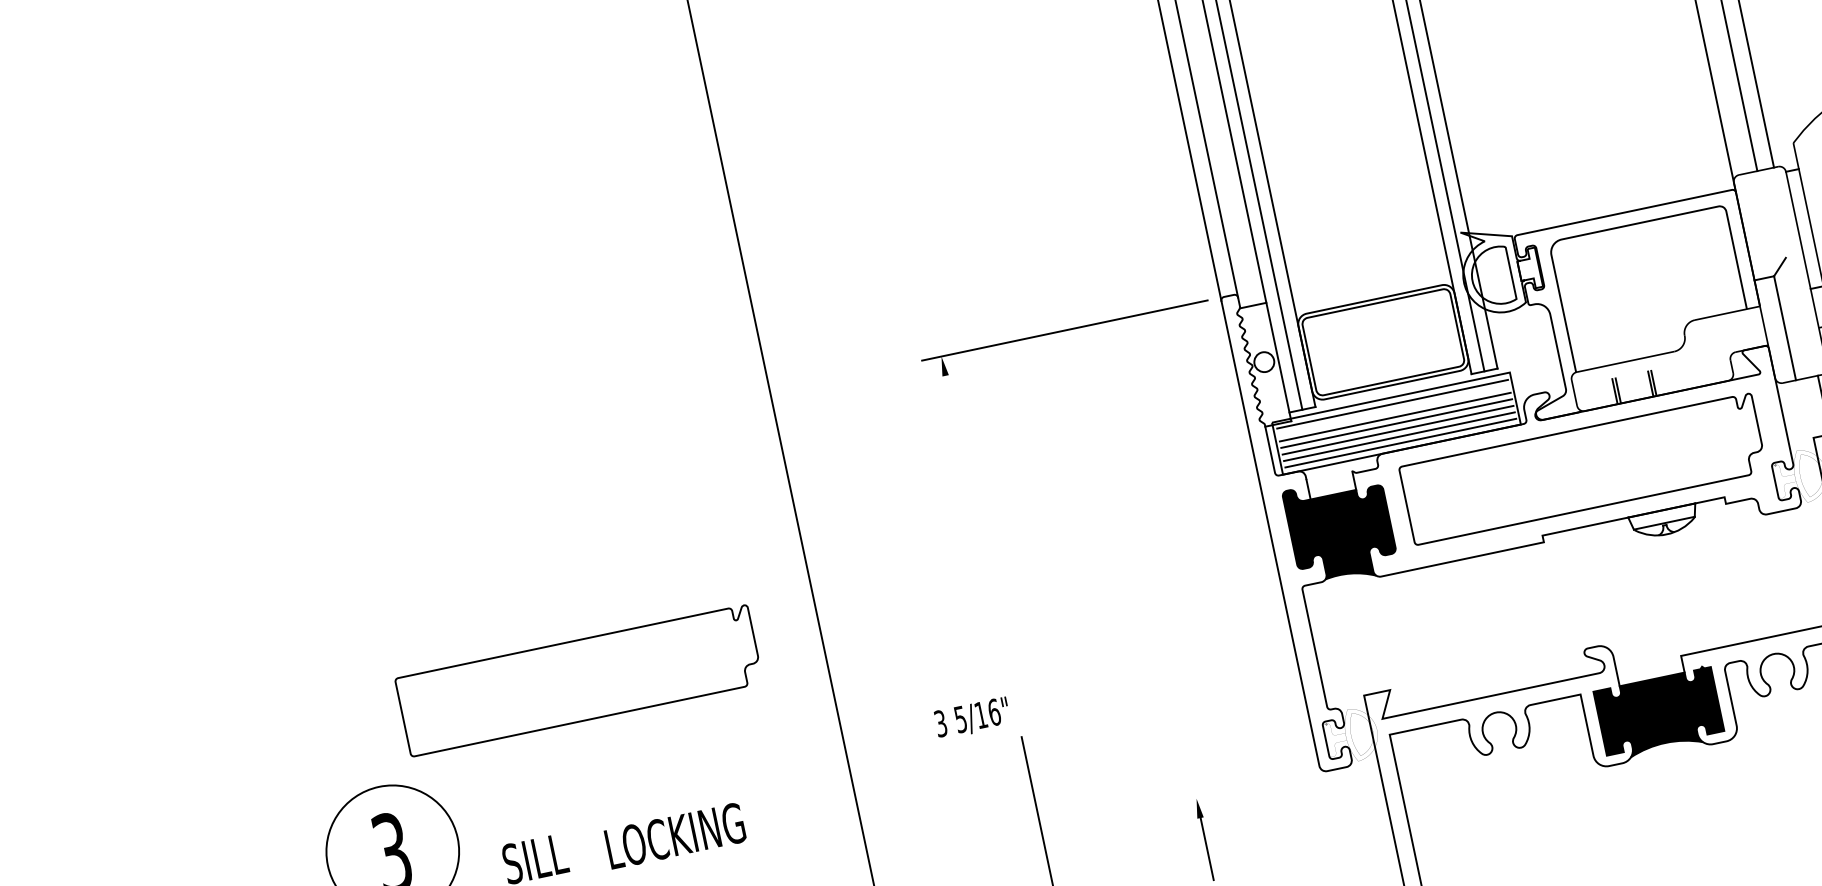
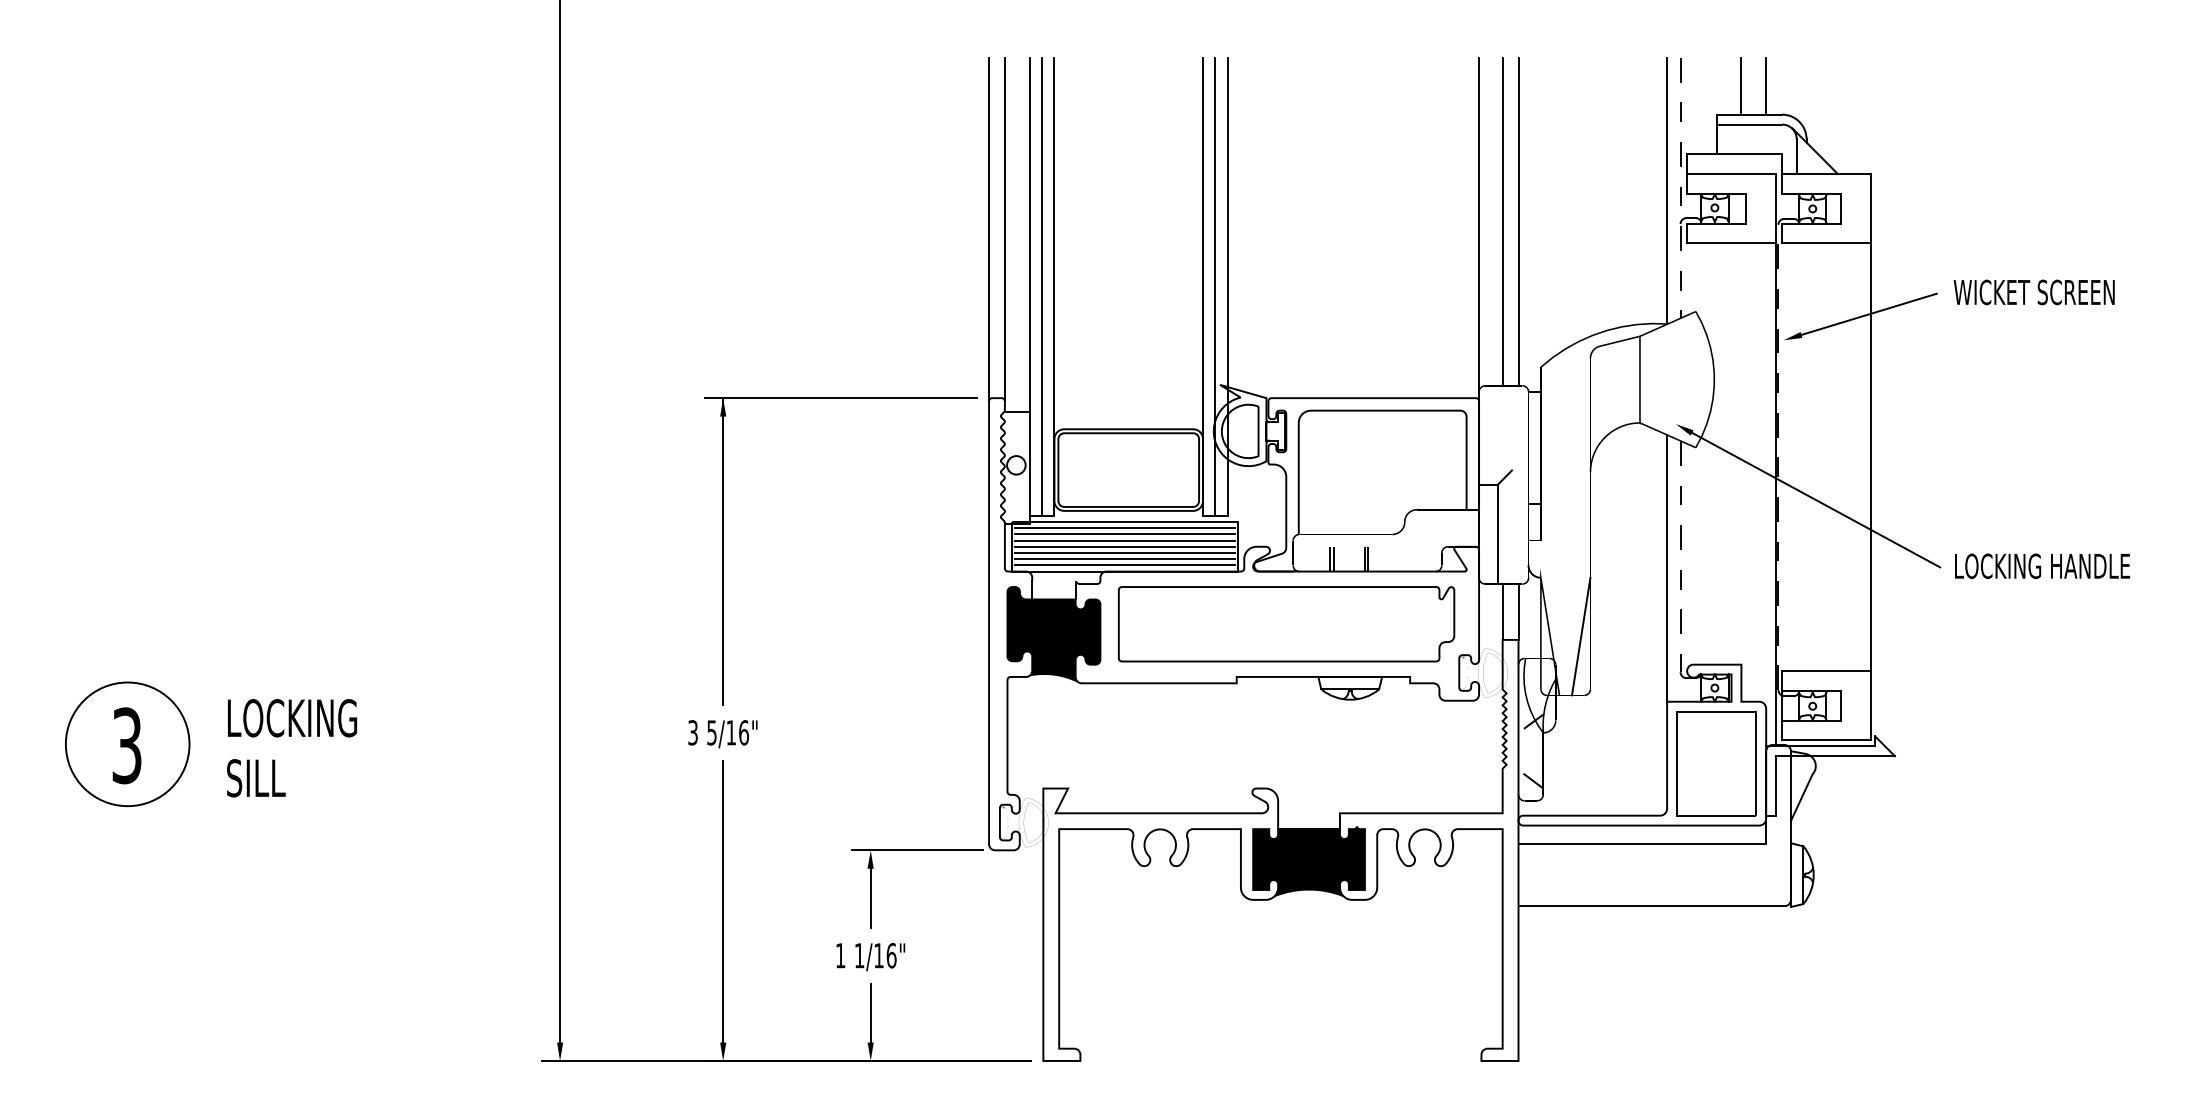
line: (1807, 408) -> (1502, 611), added
line: (1394, 410) -> (1125, 534), added
line: (975, 517) -> (723, 551), added
part: (579, 681) -> (330, 624), removed
text: (972, 718) -> (722, 734), moved
line: (1245, 788) -> (917, 850), added
text: (675, 836) -> (292, 718), moved

